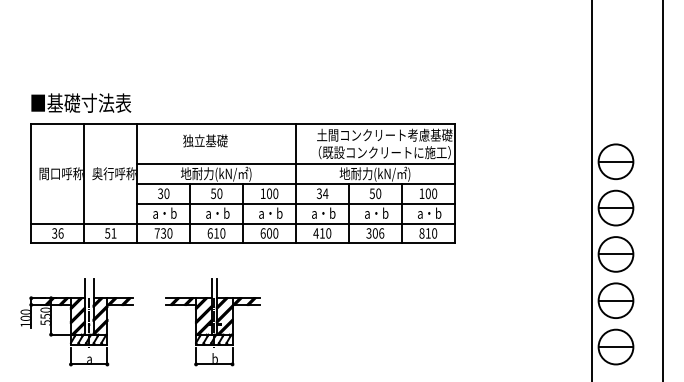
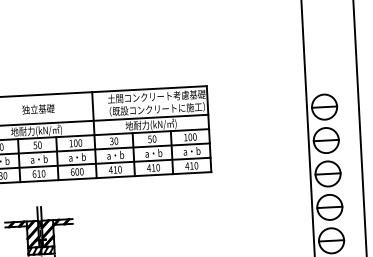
text: (205, 140) -> (38, 108), moved
text: (325, 193) -> (116, 141), 34 -> 30
text: (375, 233) -> (153, 167), 306 -> 410
text: (421, 233) -> (186, 166), 810 -> 410

